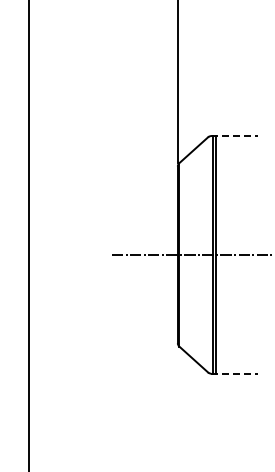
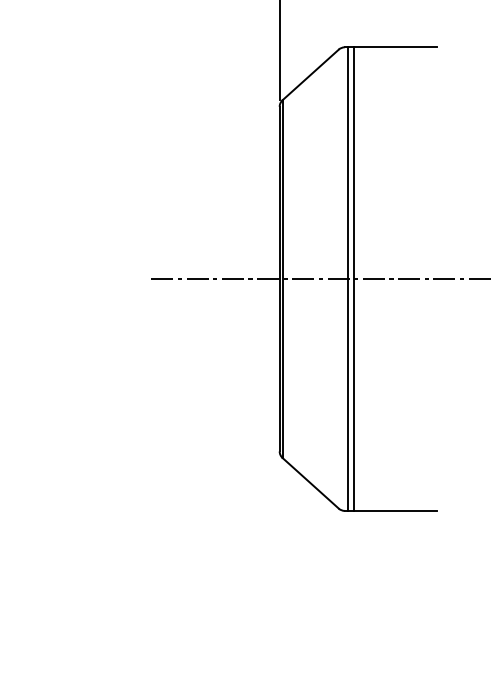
line: (234, 136) -> (390, 48), dashed -> solid
line: (234, 373) -> (390, 510), dashed -> solid

